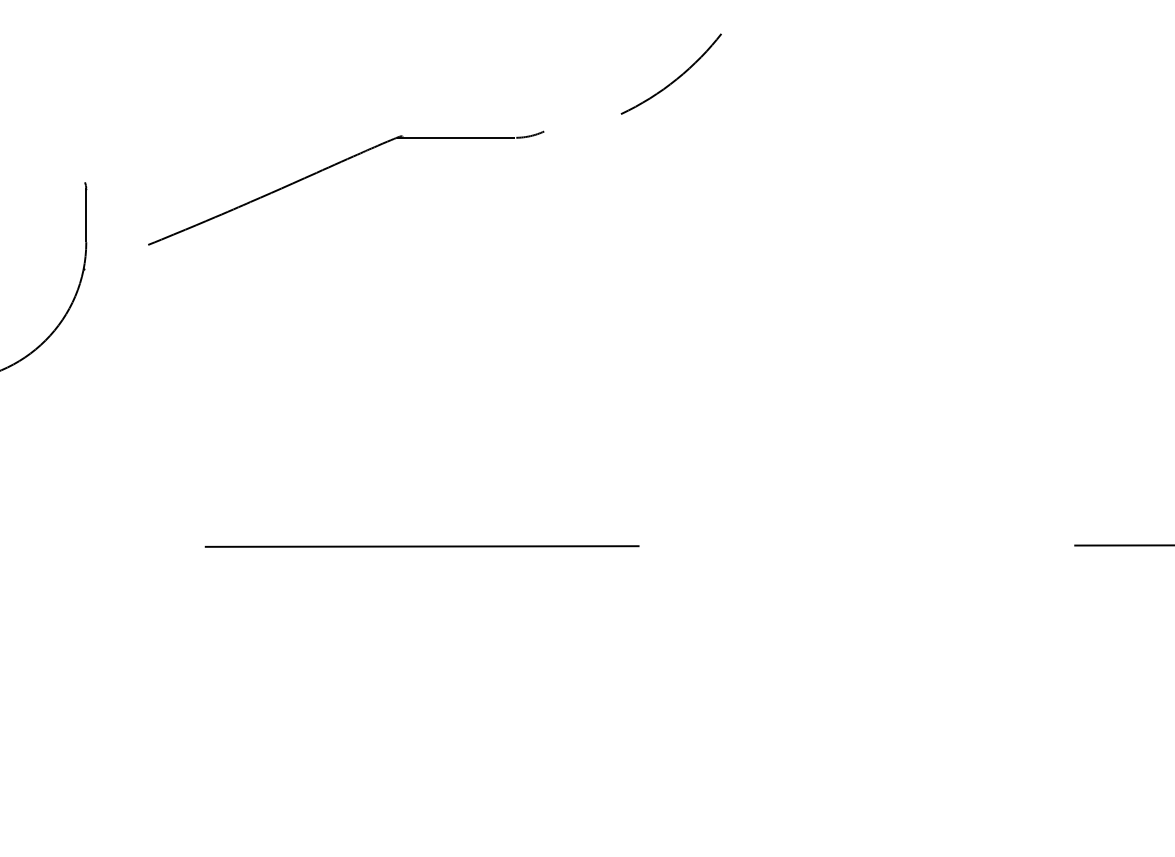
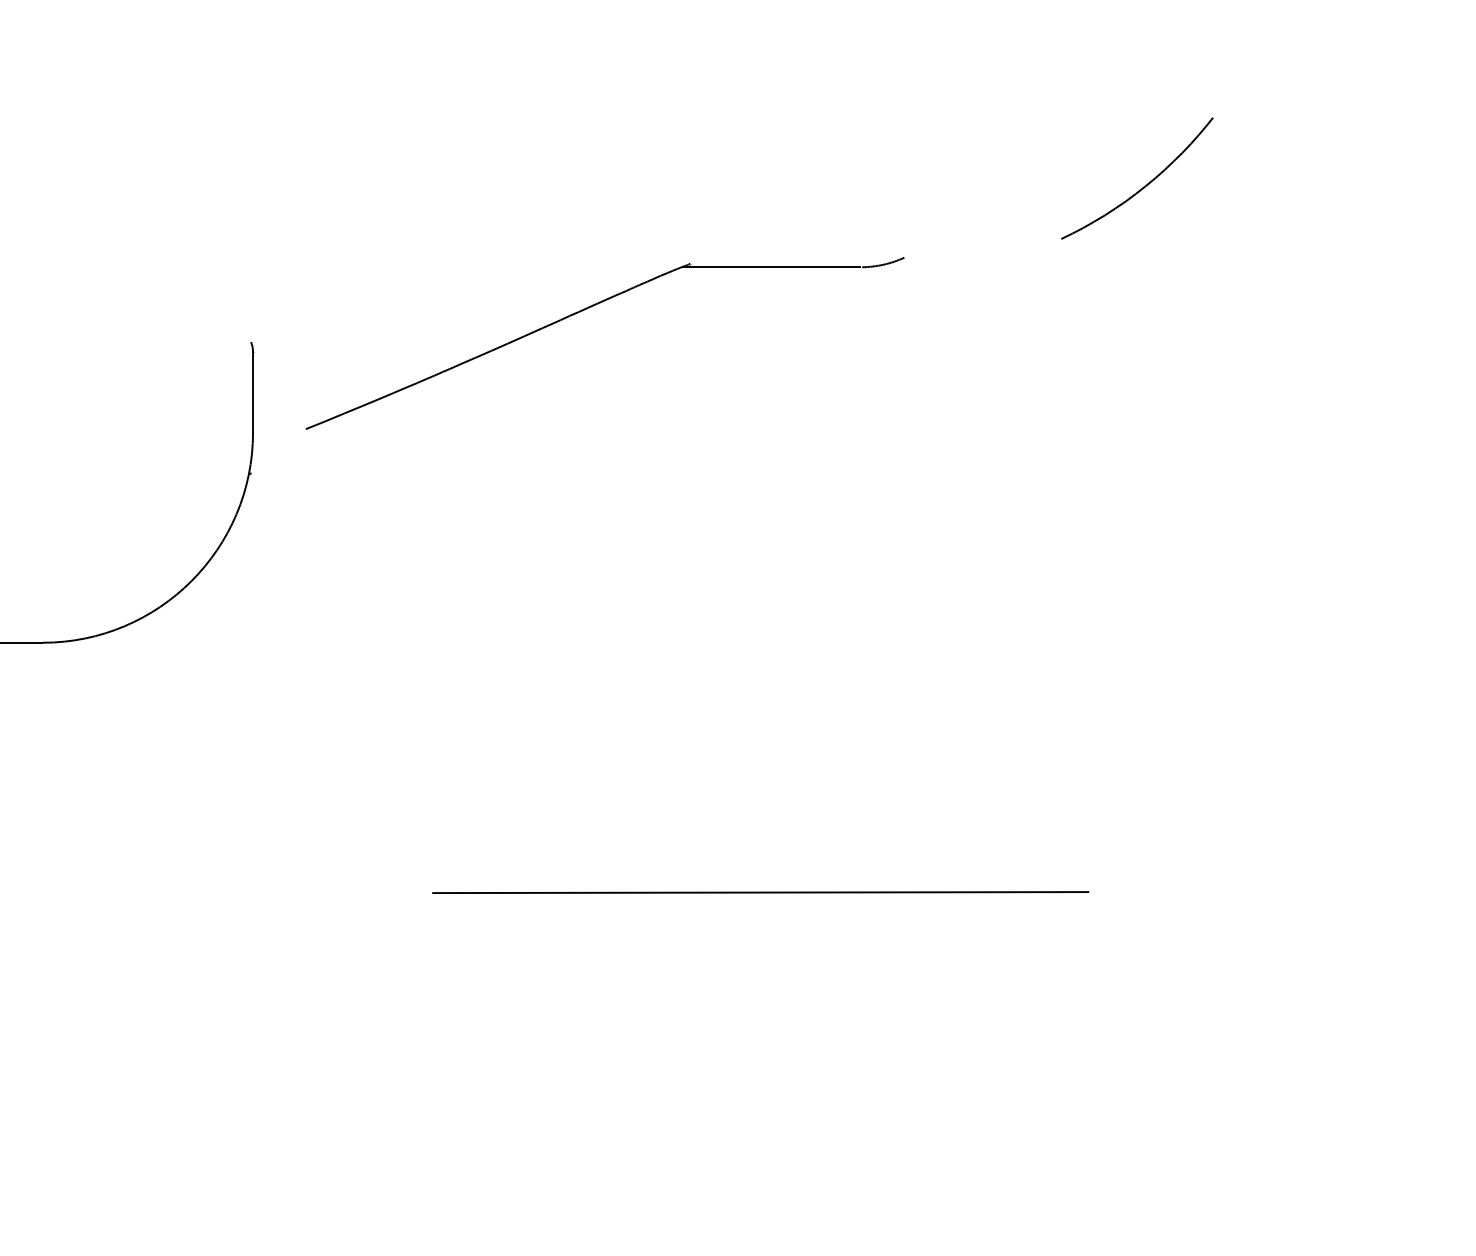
part: (338, 164) -> (593, 307), moved

